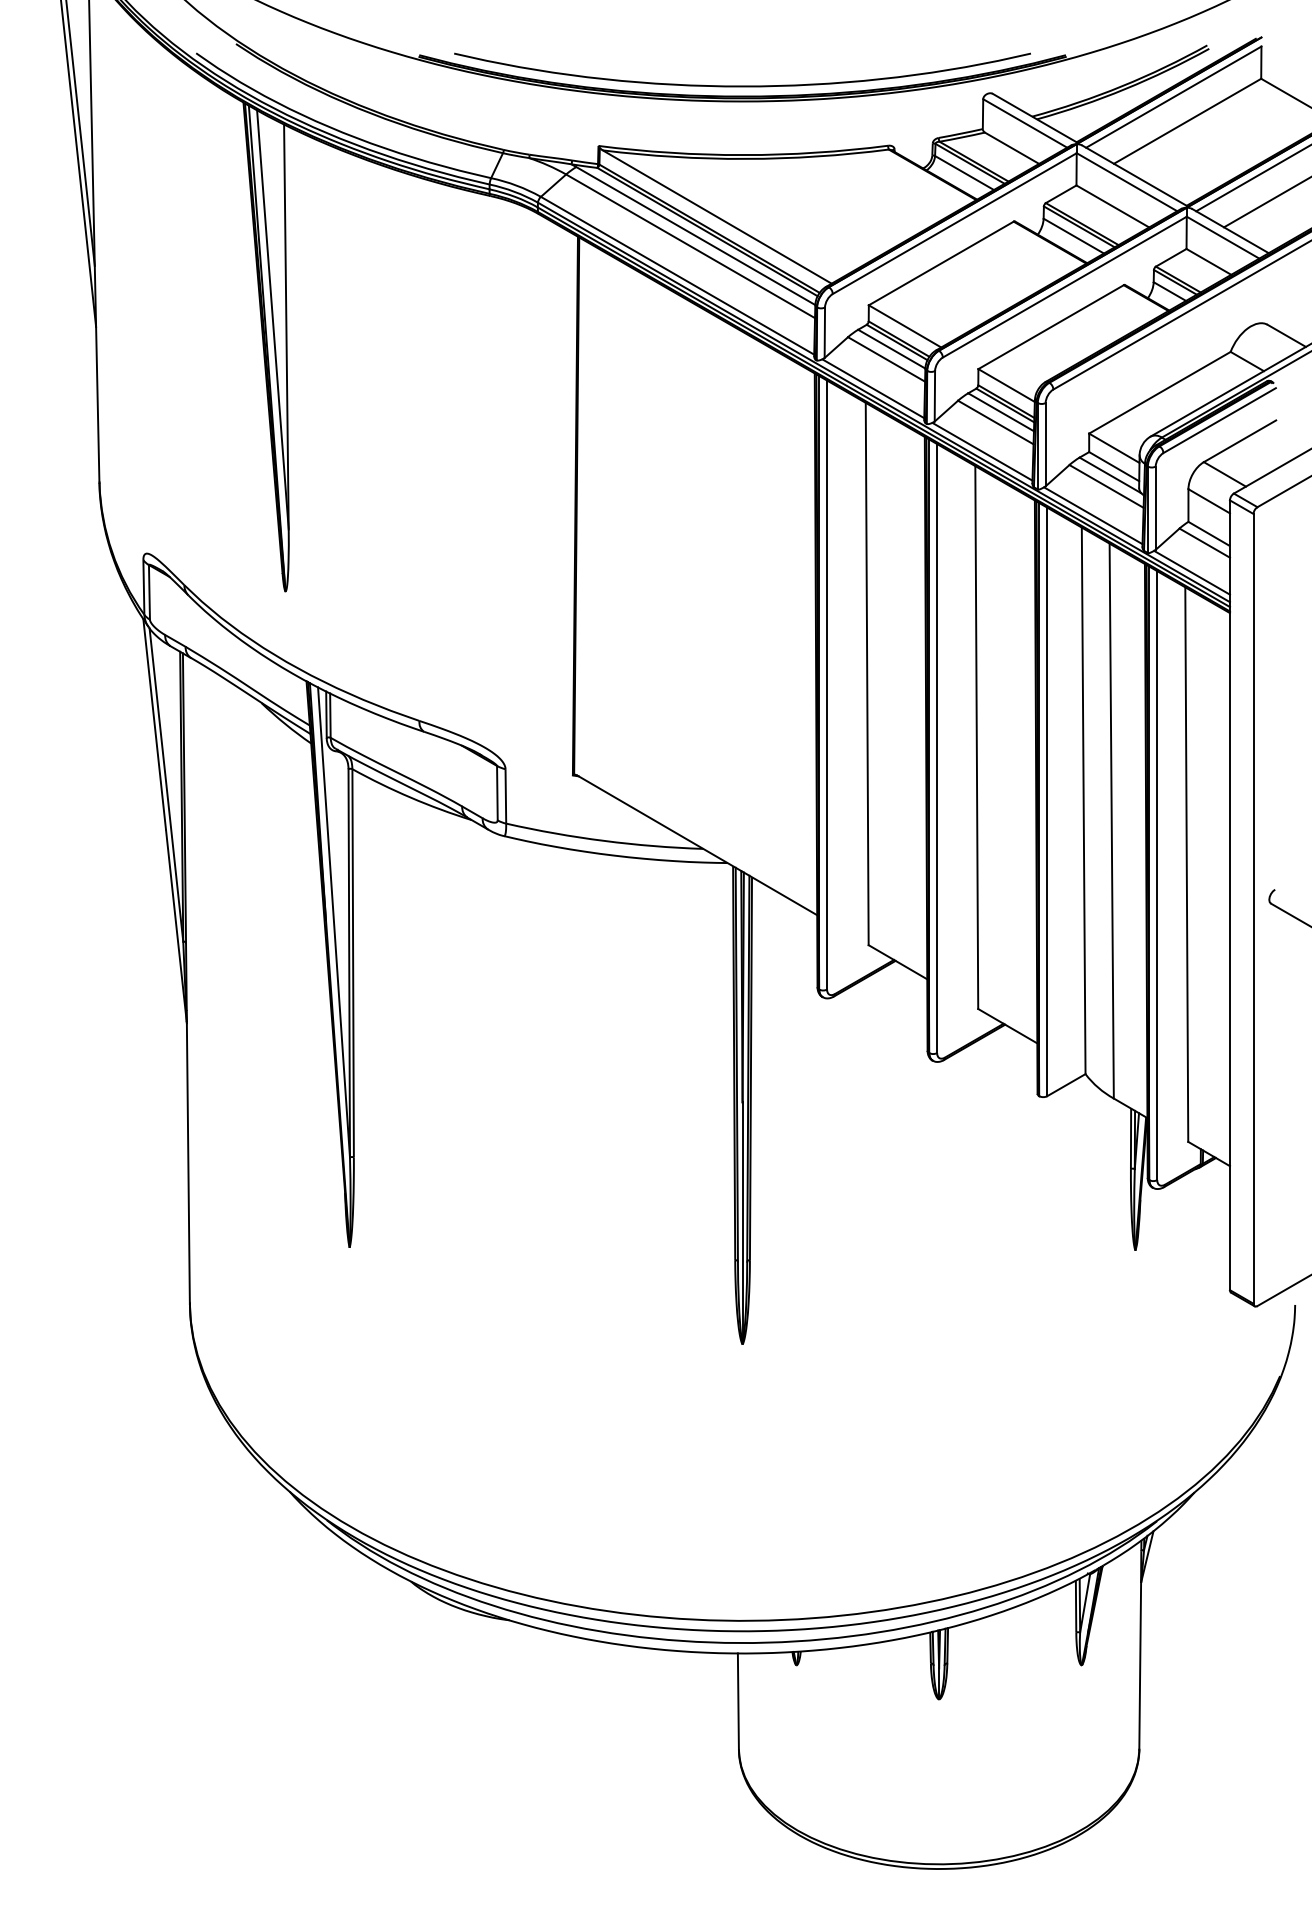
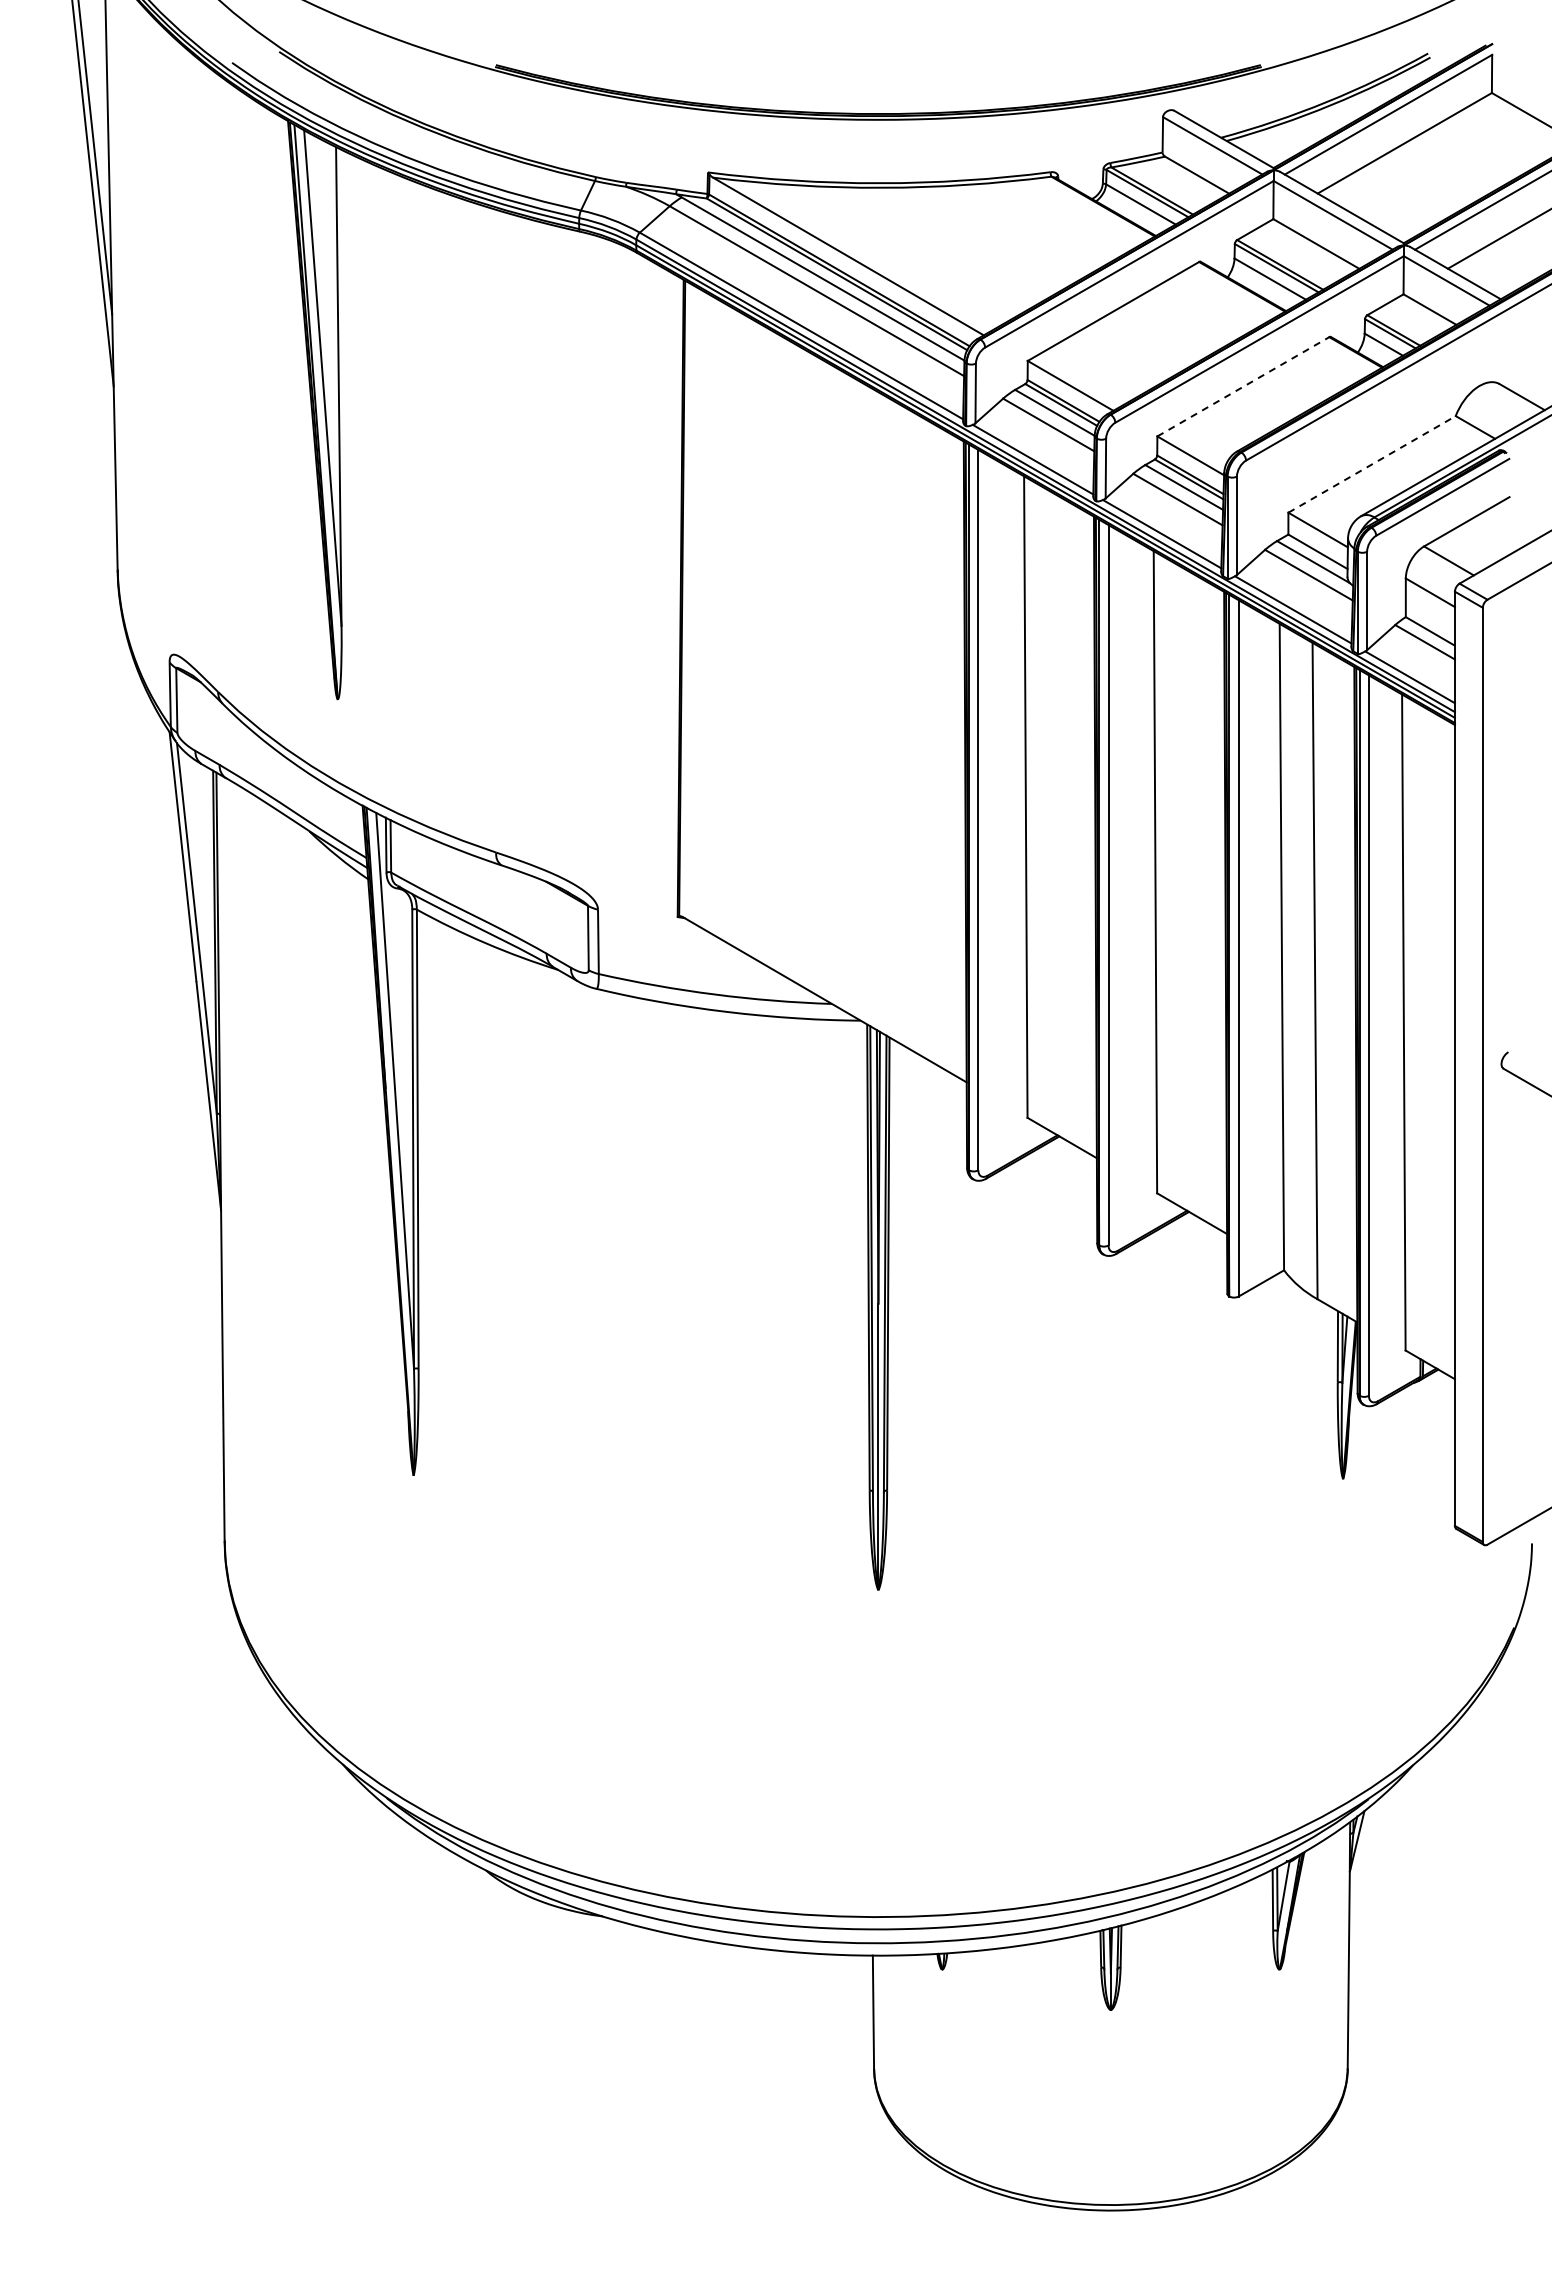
curve: (742, 85) -> (878, 101), removed
line: (1051, 326) -> (1243, 386), solid -> dashed
line: (1160, 392) -> (1372, 464), solid -> dashed

